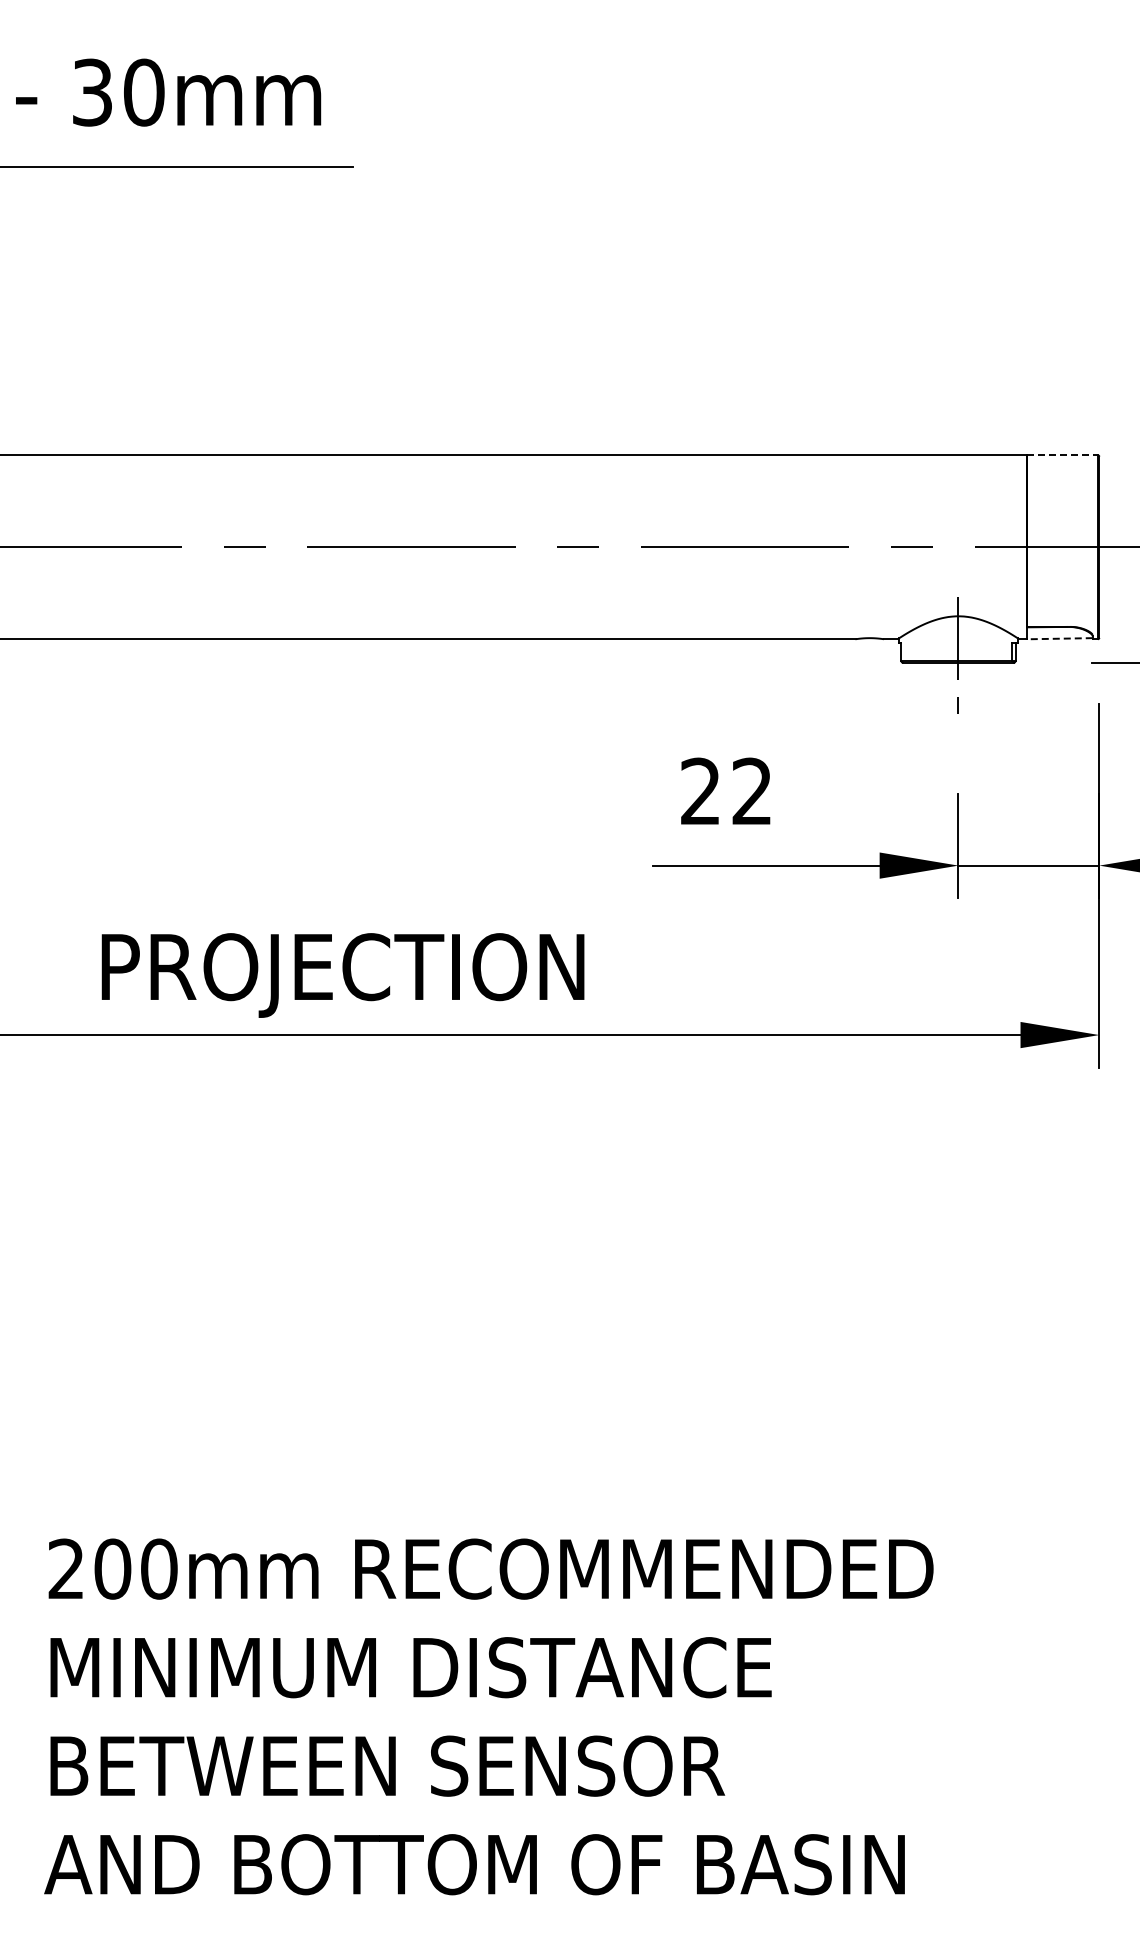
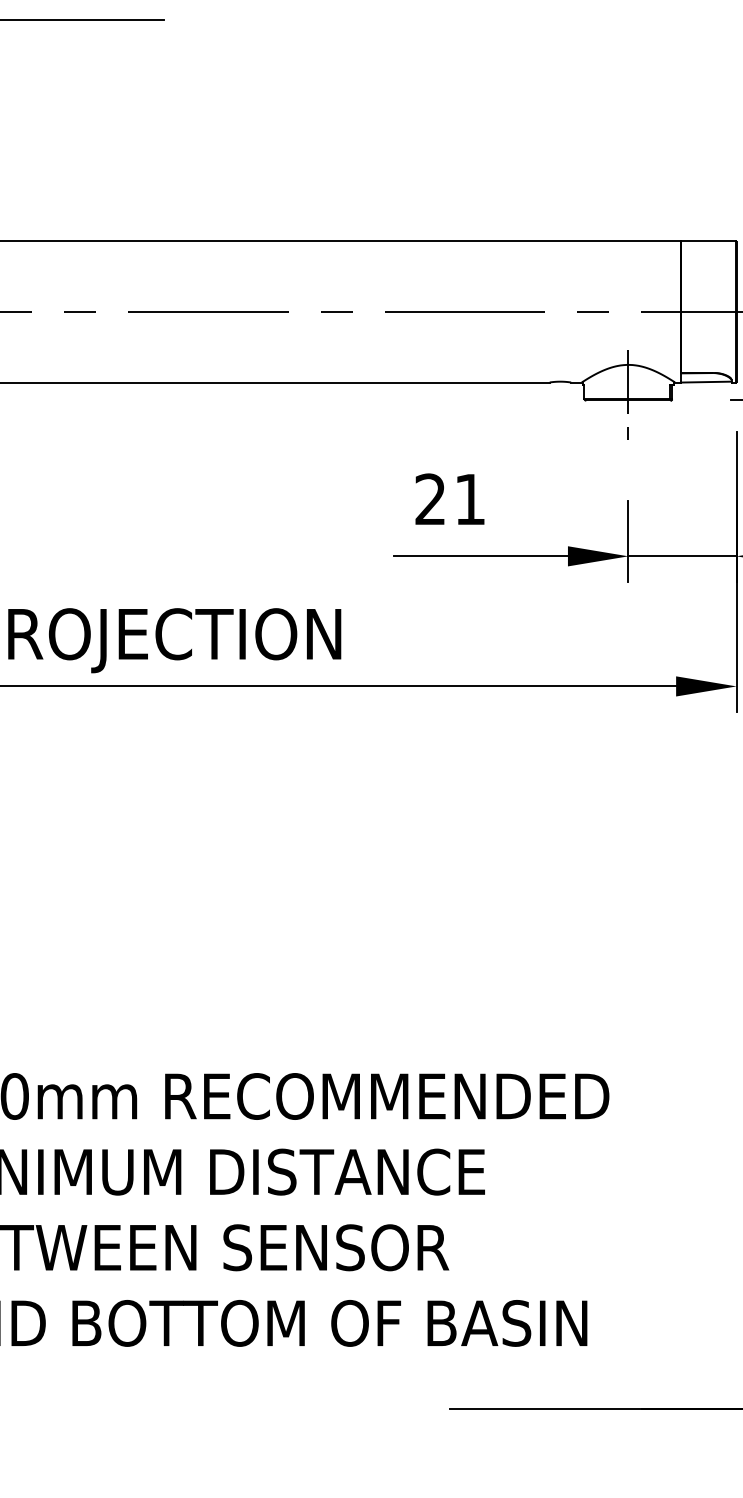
line: (1063, 455) -> (709, 241), dashed -> solid
line: (1059, 638) -> (706, 381), dashed -> solid
text: (751, 790) -> (469, 498), 22 -> 21

